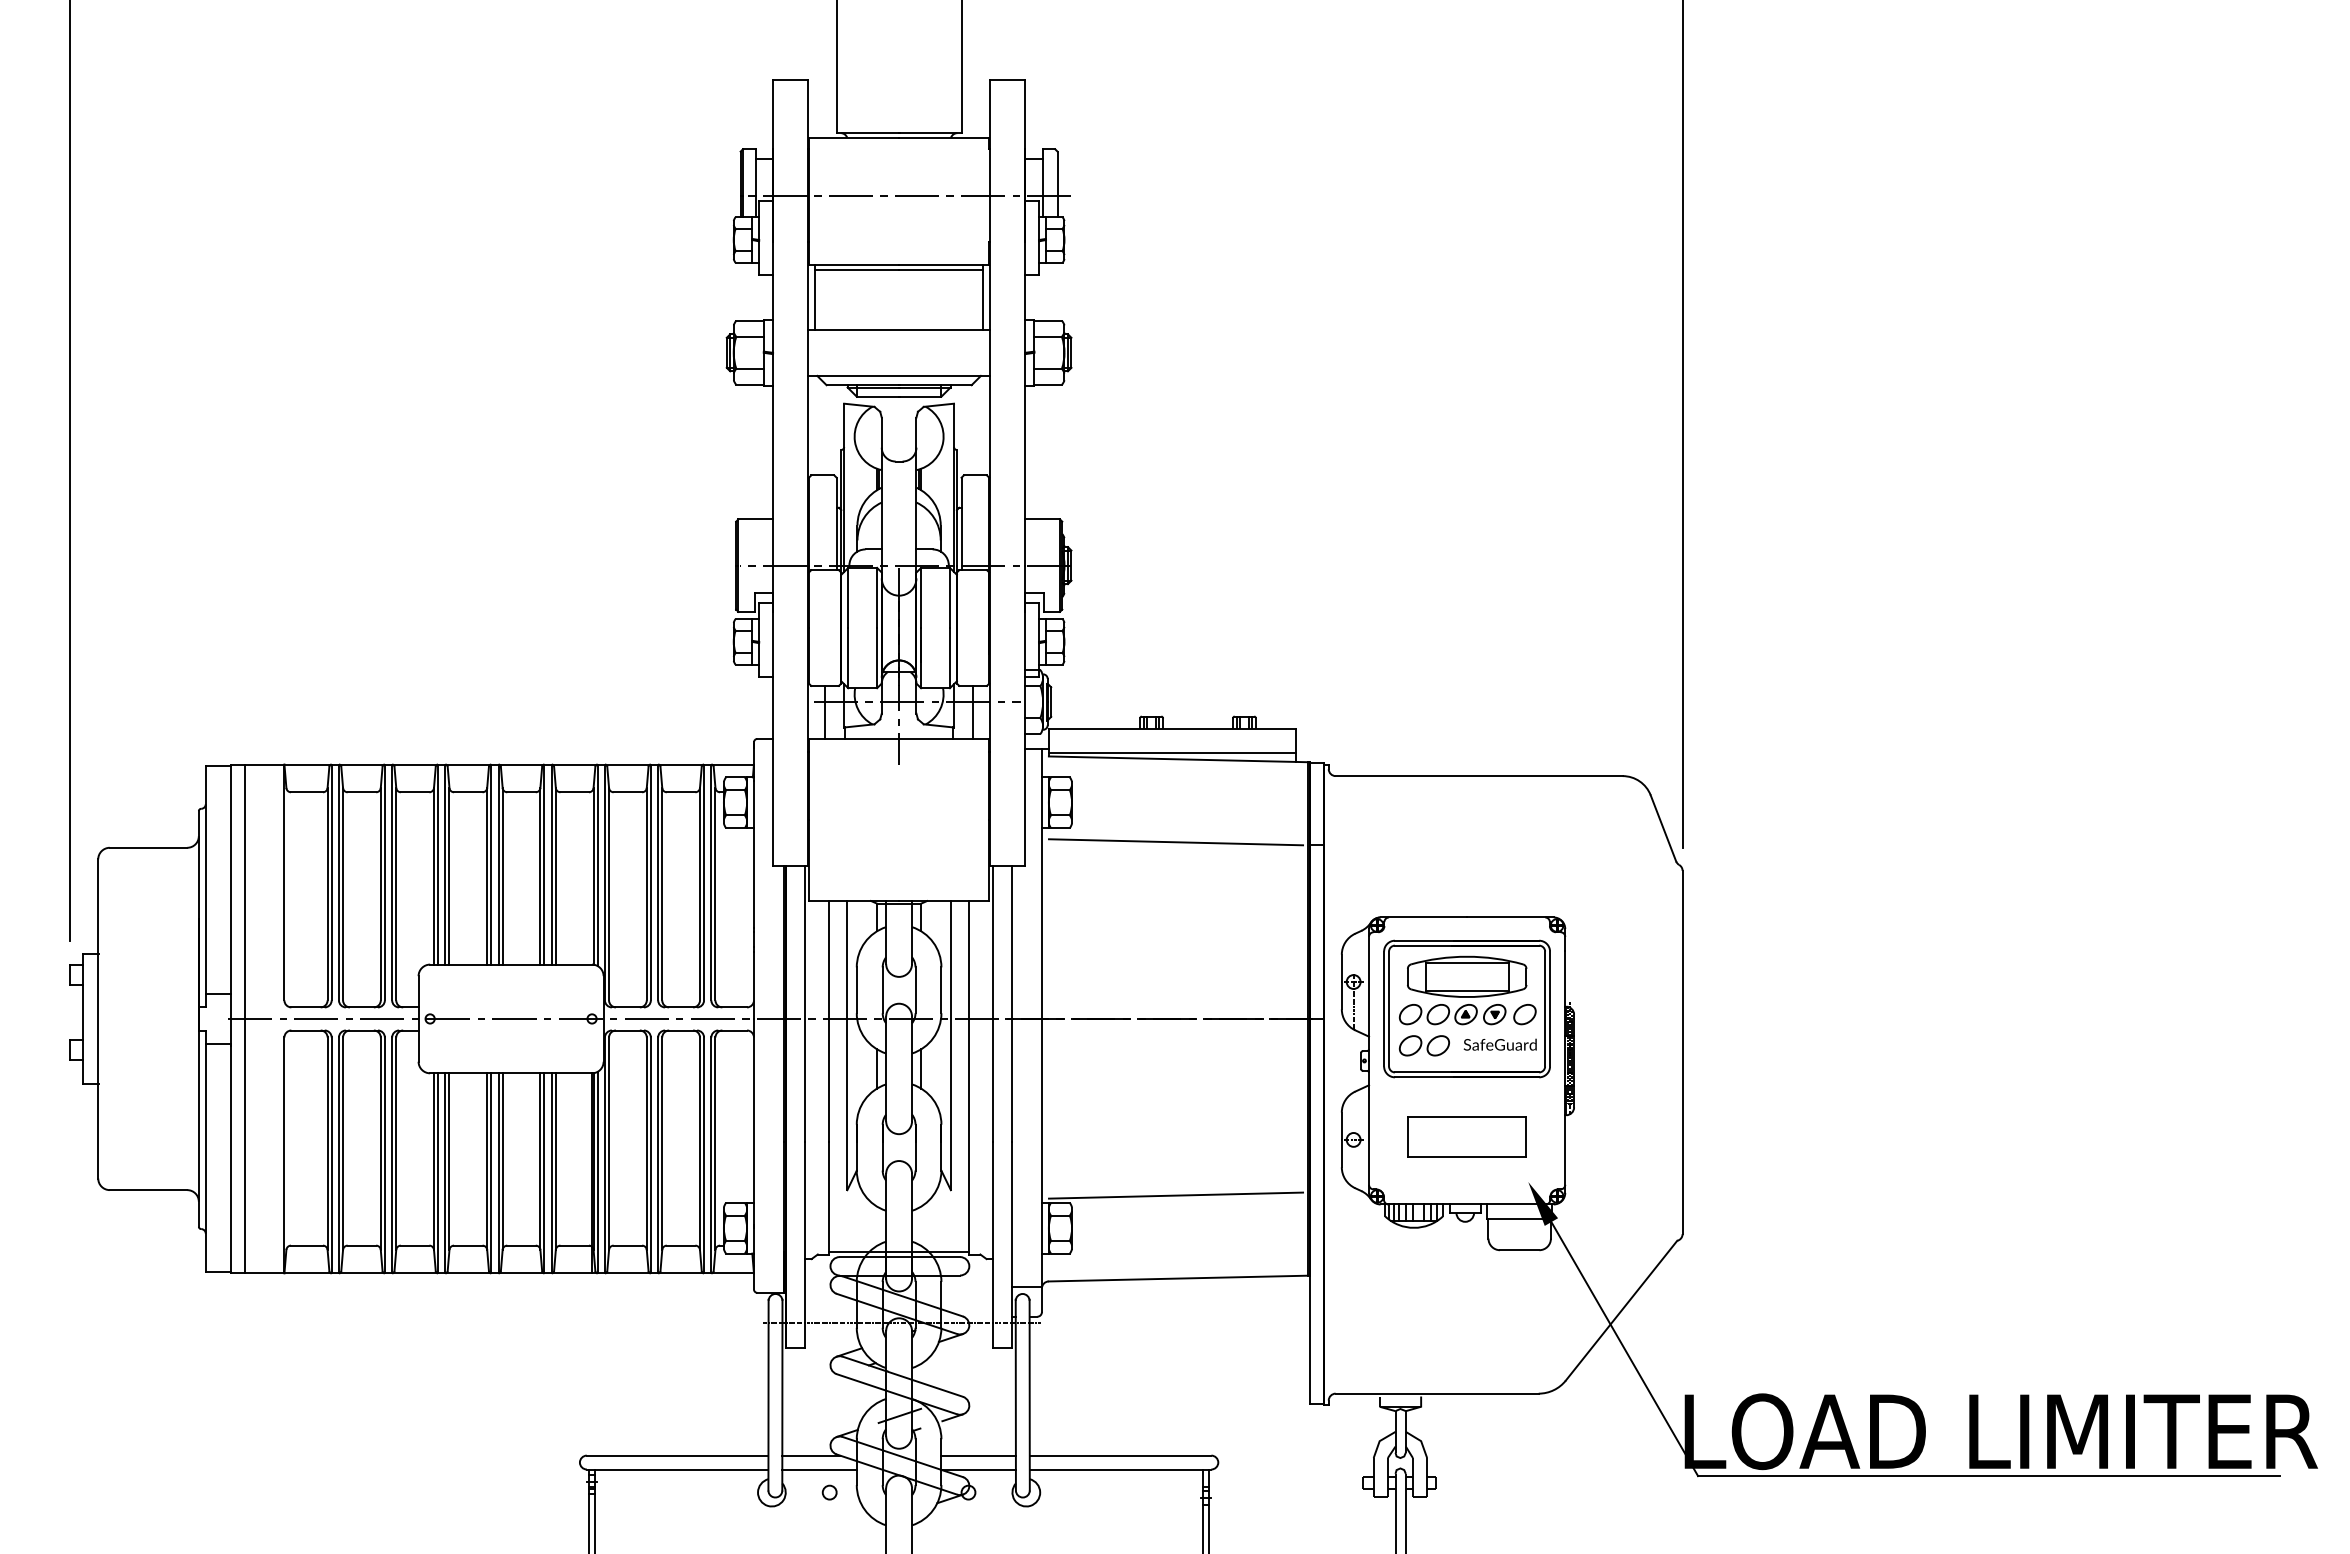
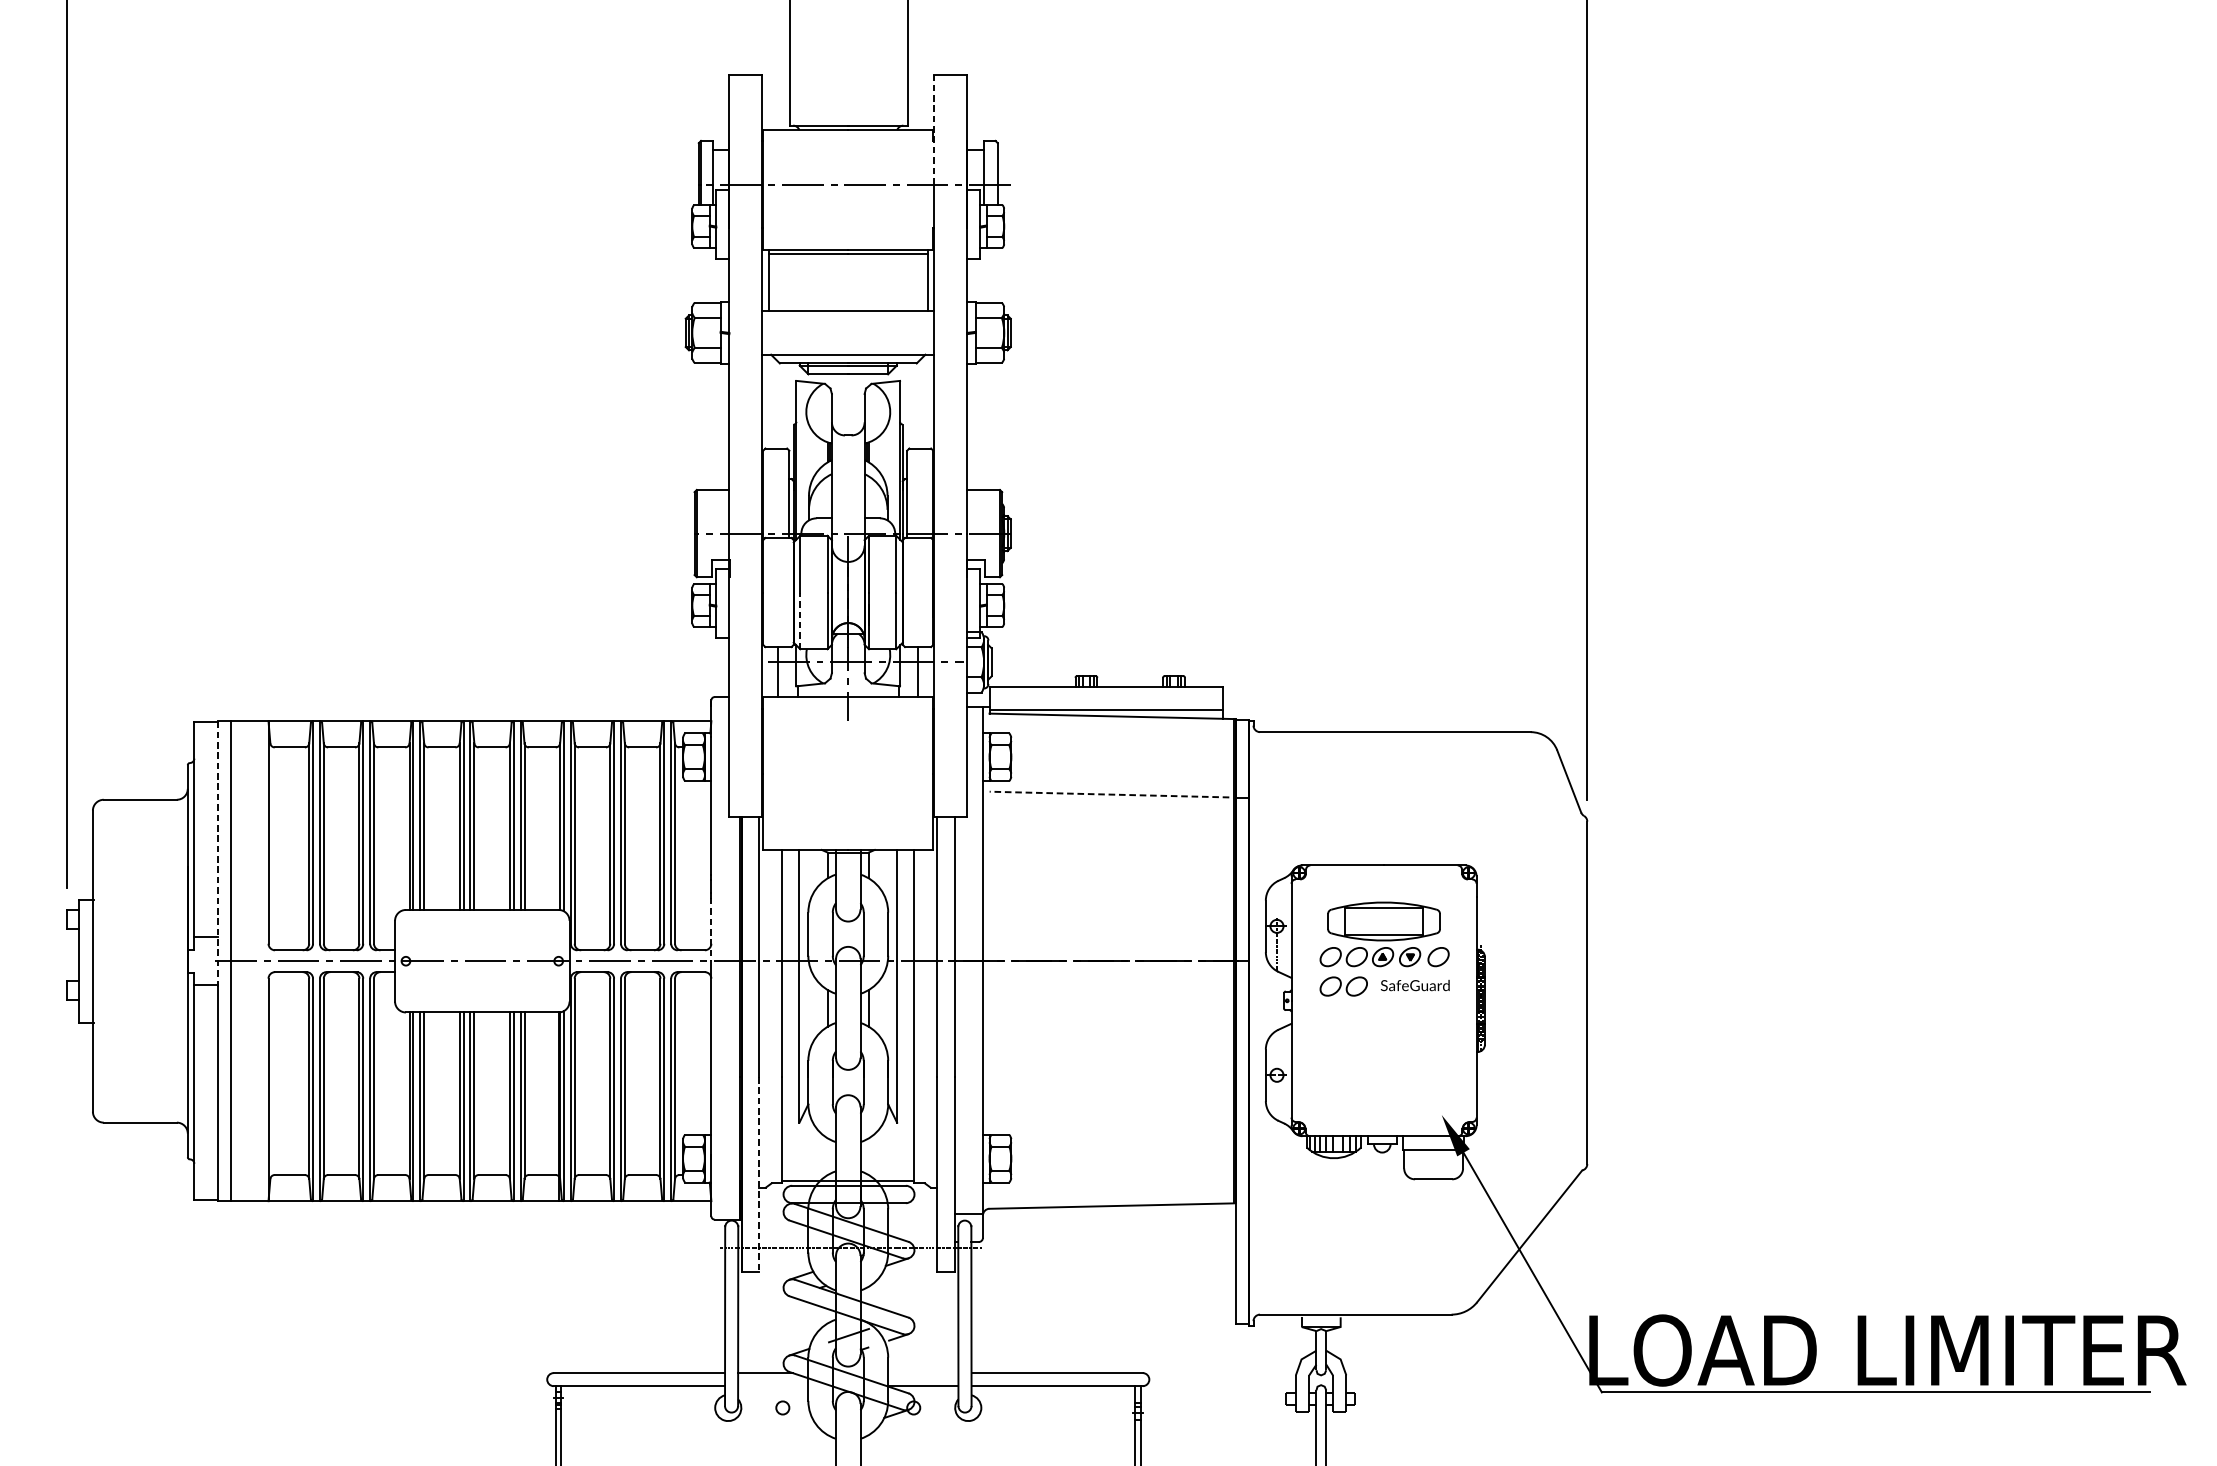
line: (990, 137) -> (934, 129), solid -> dashed
line: (848, 657) -> (800, 620), solid -> dashed
line: (1175, 842) -> (1108, 794), solid -> dashed
line: (231, 905) -> (218, 854), solid -> dashed
line: (753, 985) -> (710, 929), solid -> dashed
part: (1466, 1008) -> (1383, 951), removed
part: (1466, 1136) -> (1383, 1072), removed
line: (1175, 1195) -> (1108, 1127), removed
line: (804, 1245) -> (759, 1174), solid -> dashed
line: (978, 1455) -> (923, 1372), removed
line: (819, 1469) -> (773, 1386), removed

